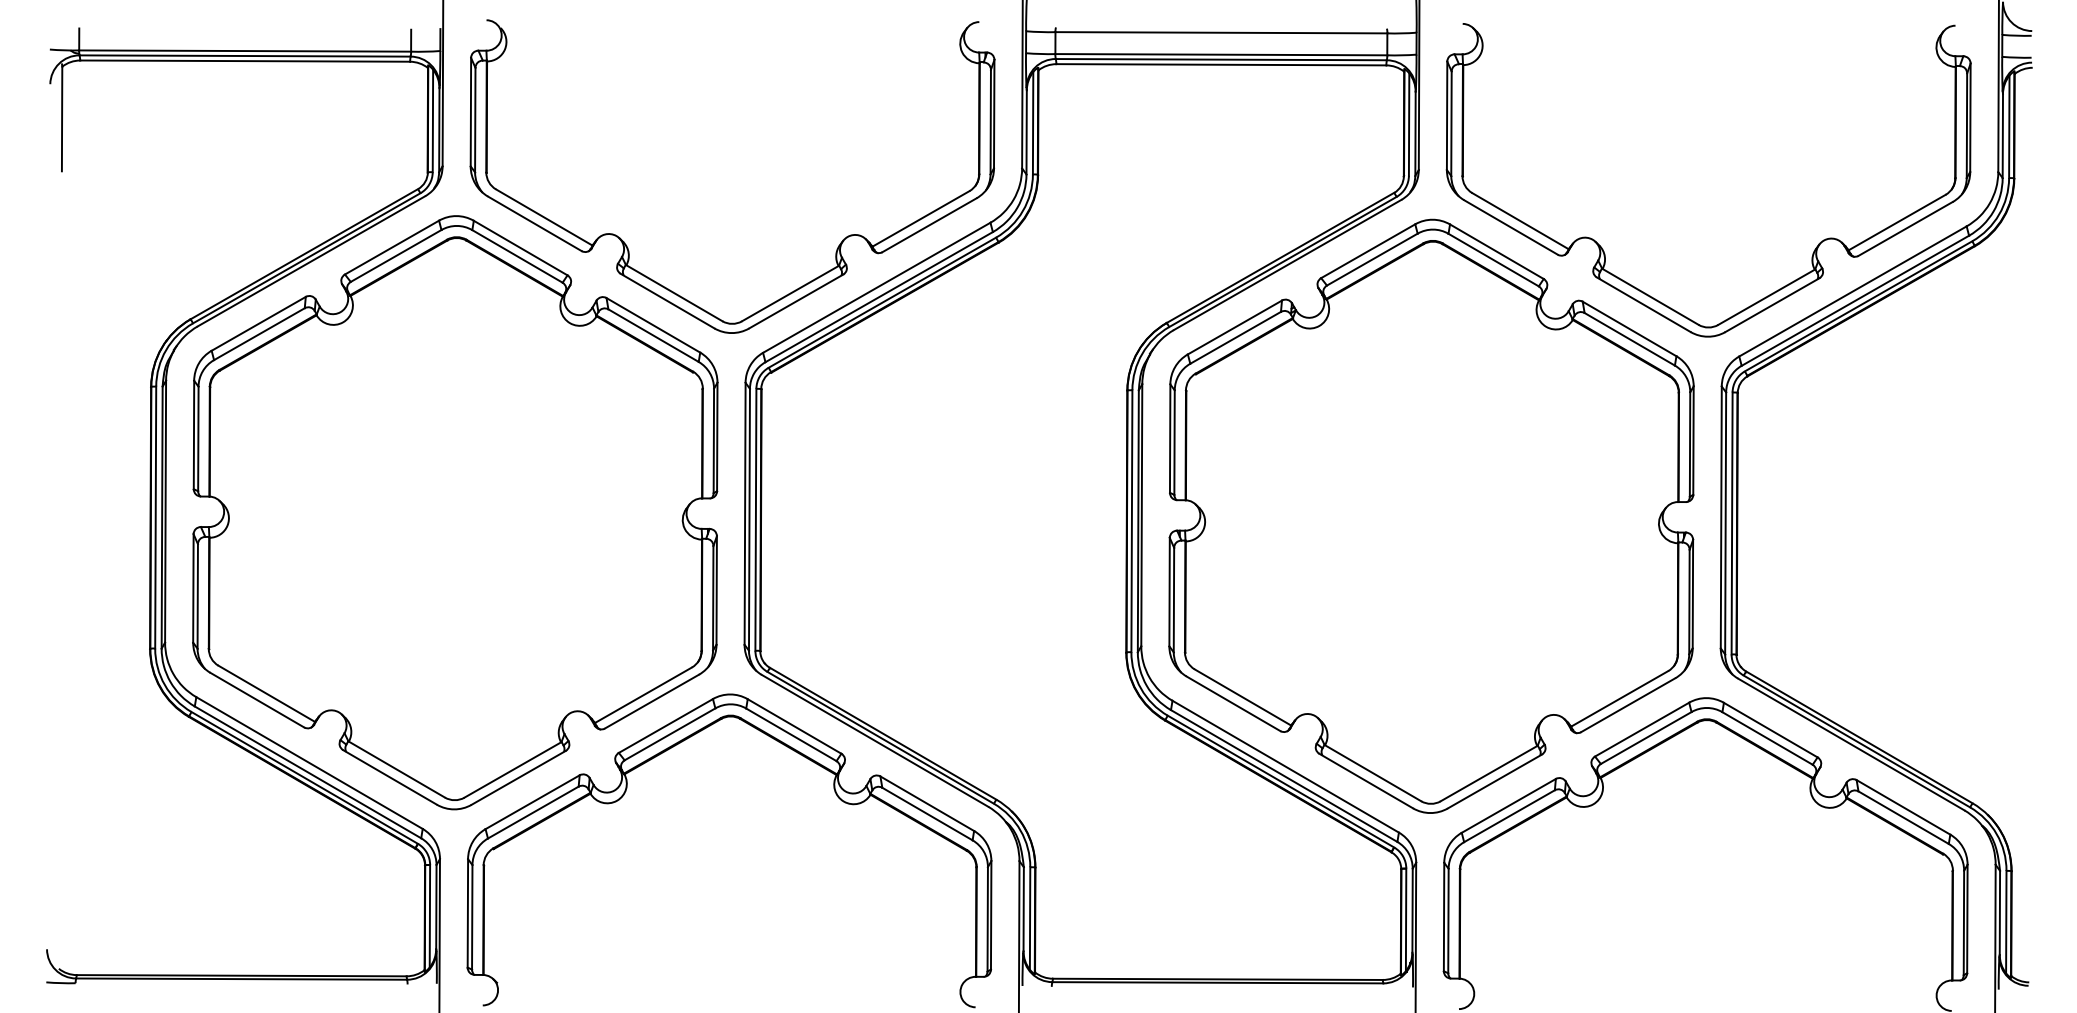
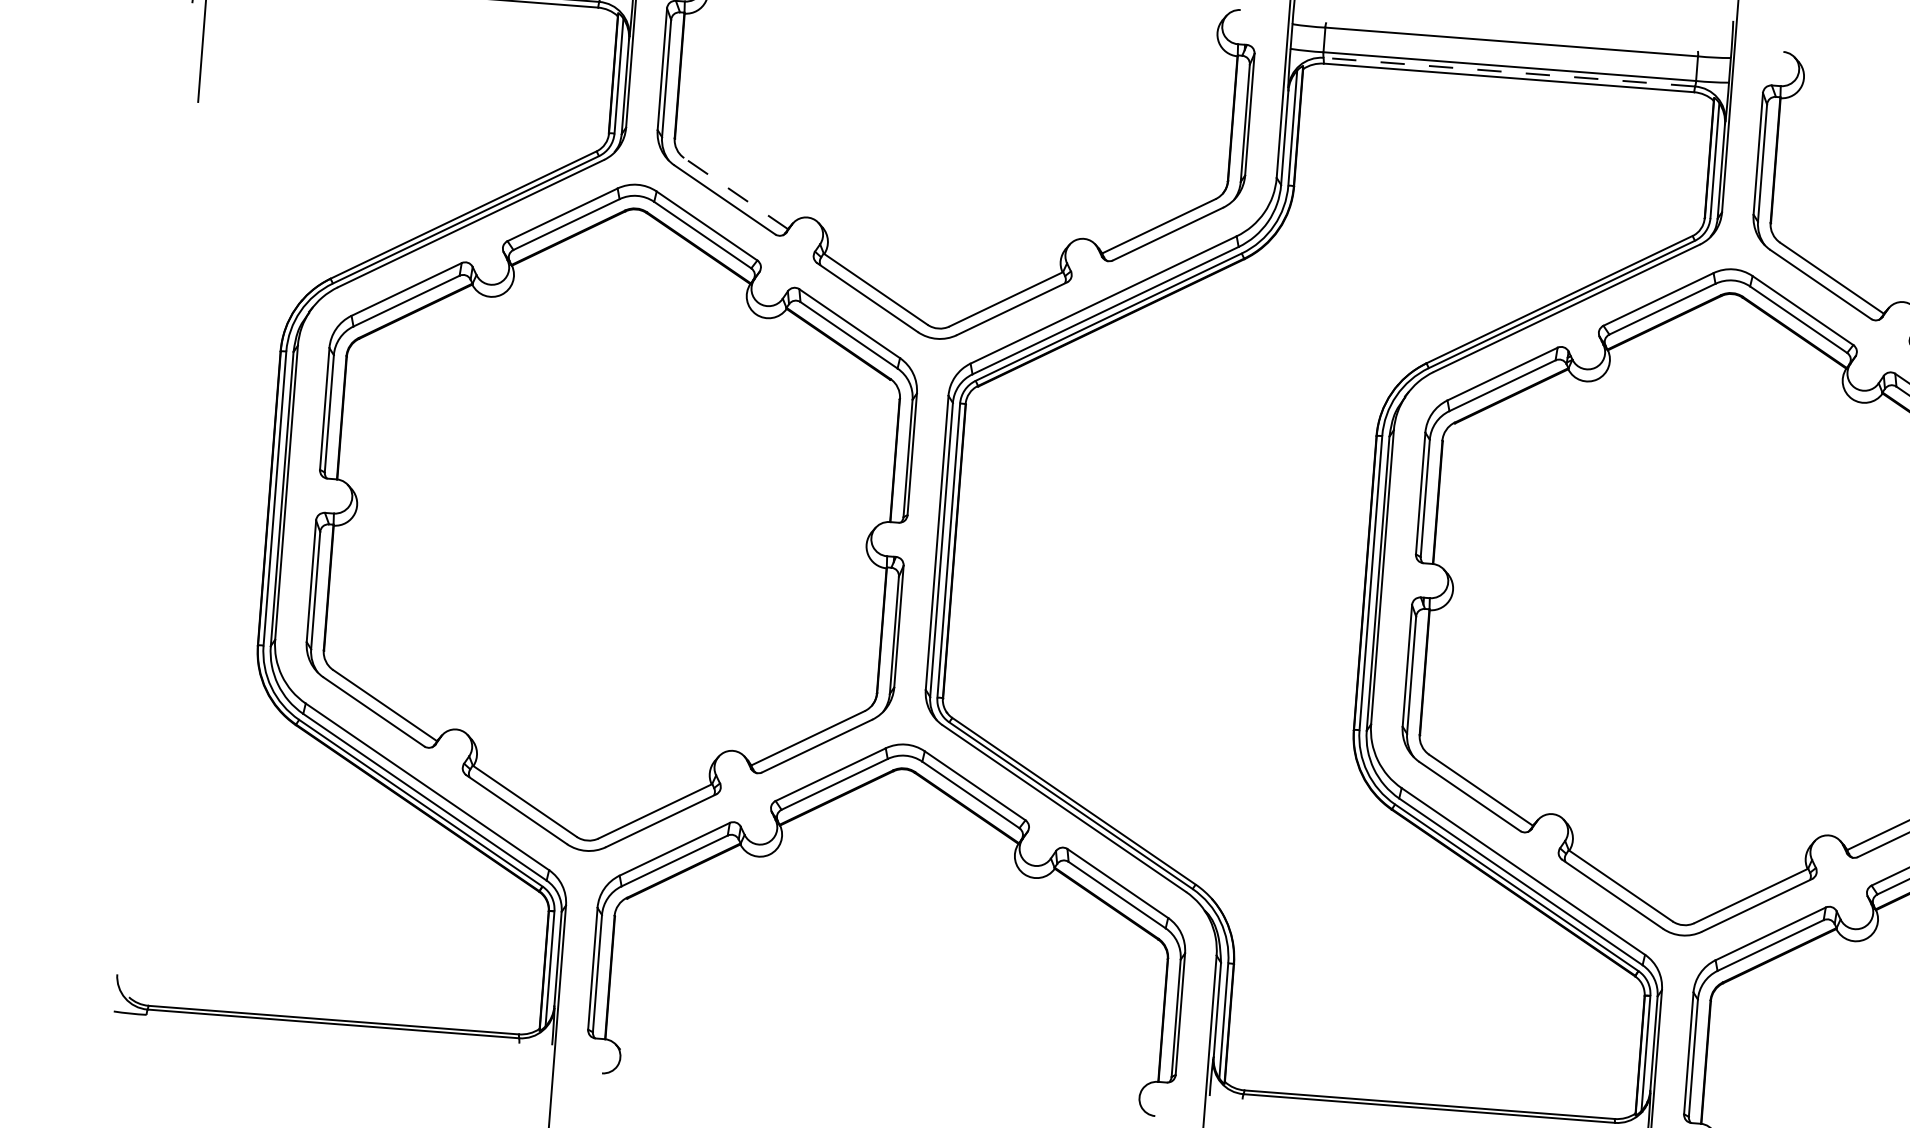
line: (1220, 59) -> (1508, 71), solid -> dashed
line: (544, 217) -> (736, 193), solid -> dashed

